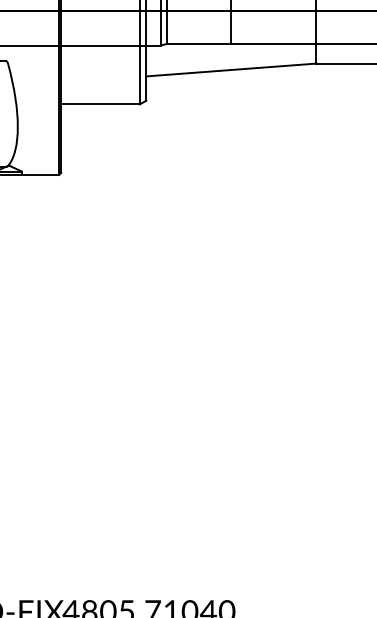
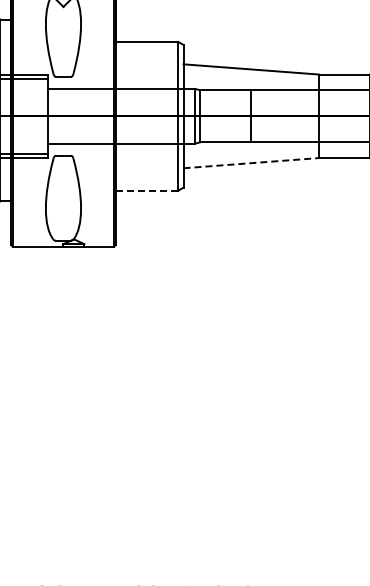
line: (231, 70) -> (251, 163), solid -> dashed
line: (101, 104) -> (147, 190), solid -> dashed

